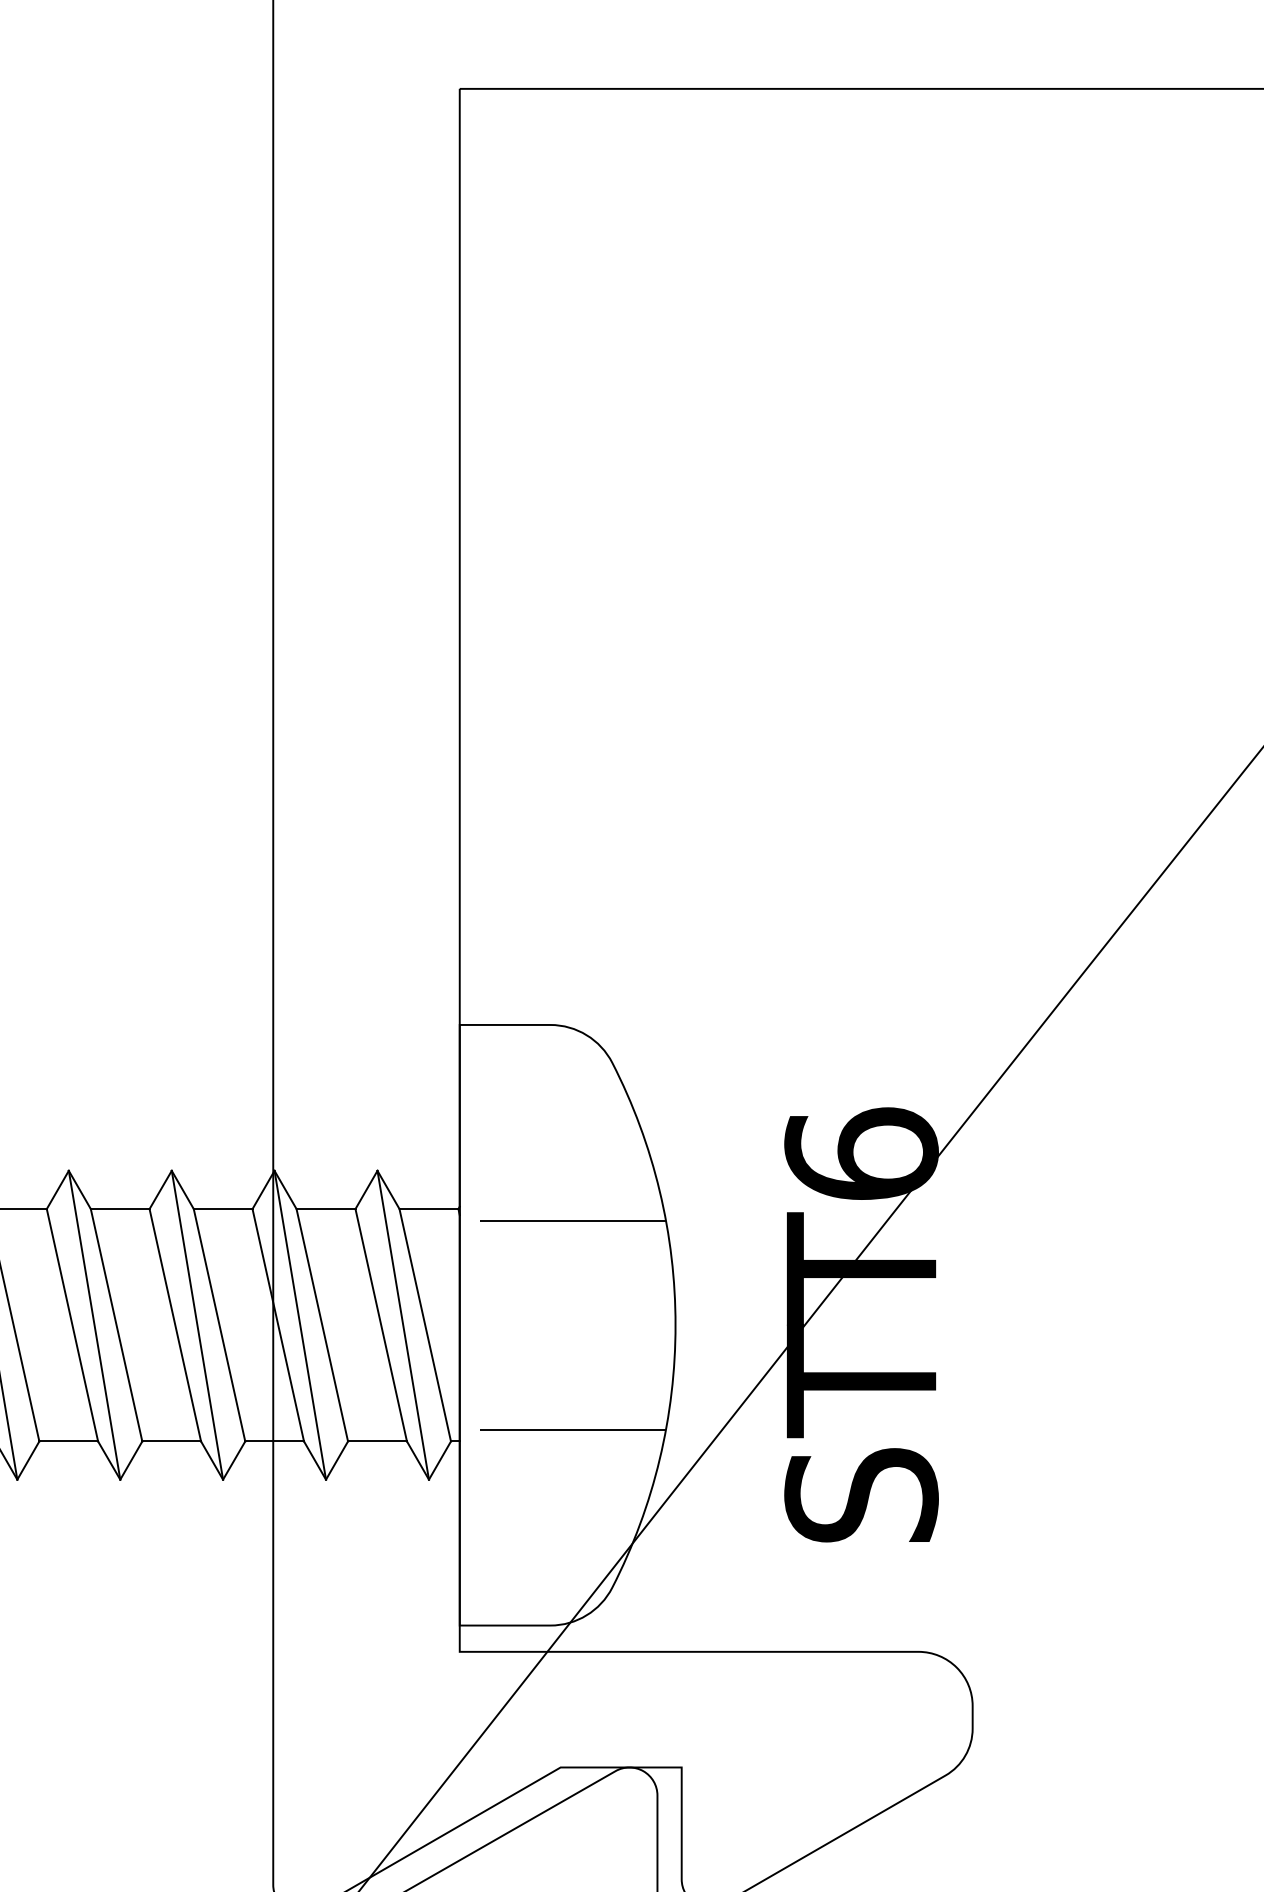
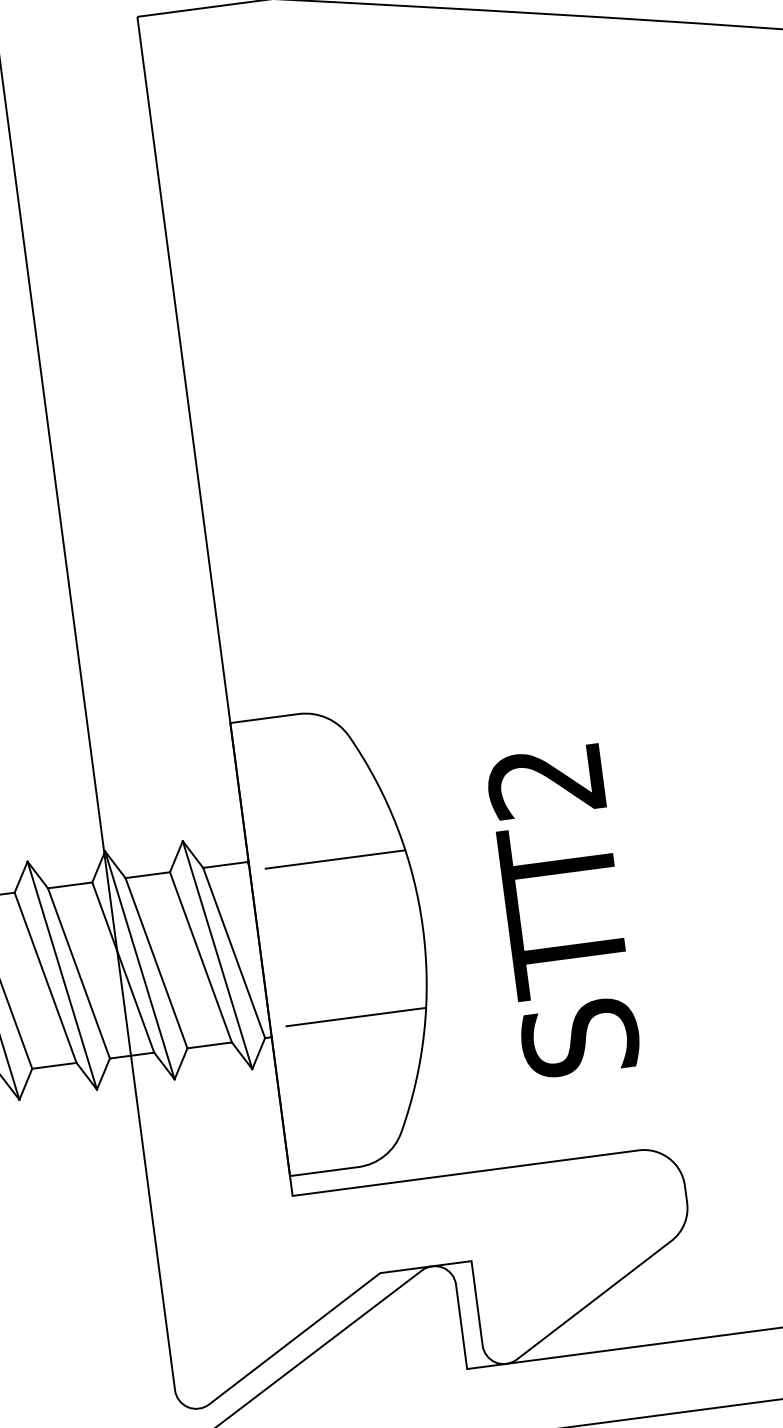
text: (861, 1153) -> (546, 780), STT6 -> STT2

